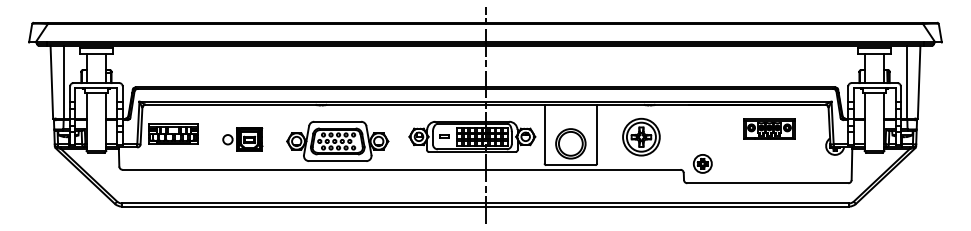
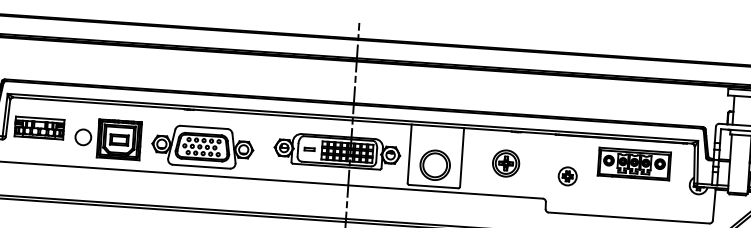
part: (769, 128) -> (634, 163), size x1.43
part: (641, 137) -> (506, 163), size x0.71
part: (242, 139) -> (107, 138), size x1.67
part: (702, 163) -> (567, 175), moved

